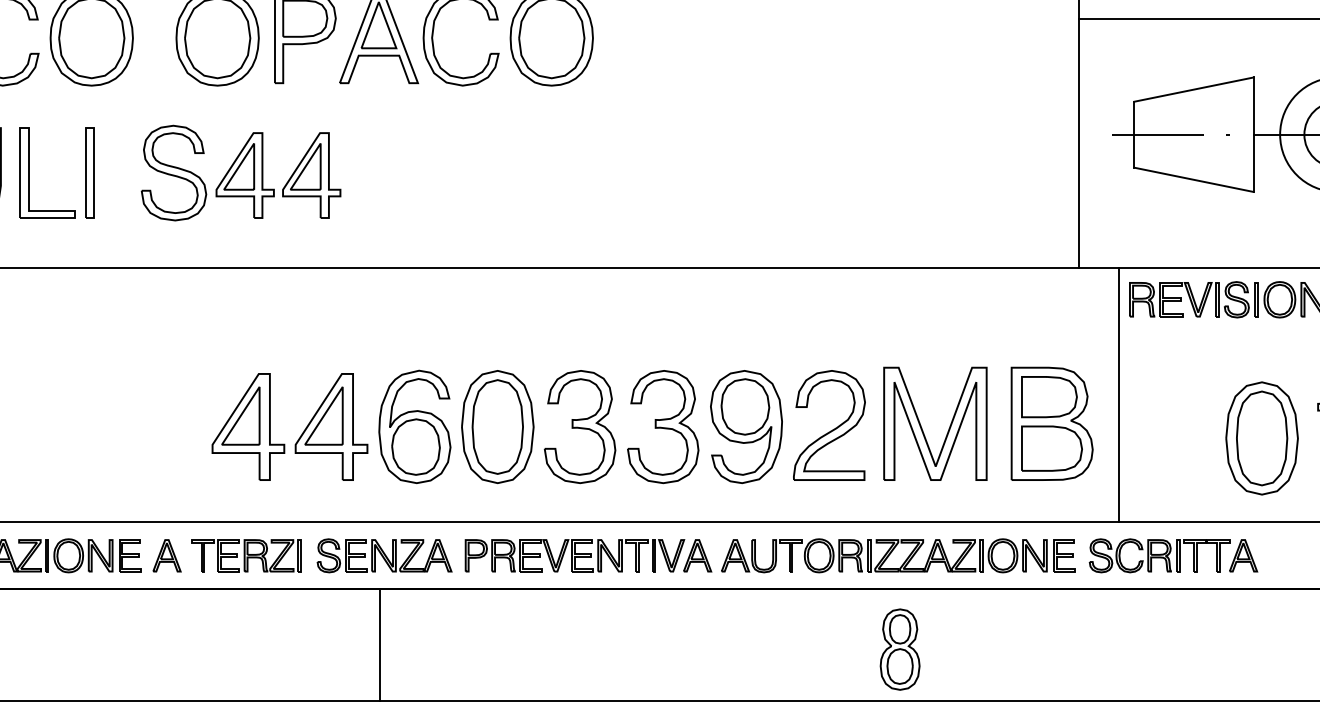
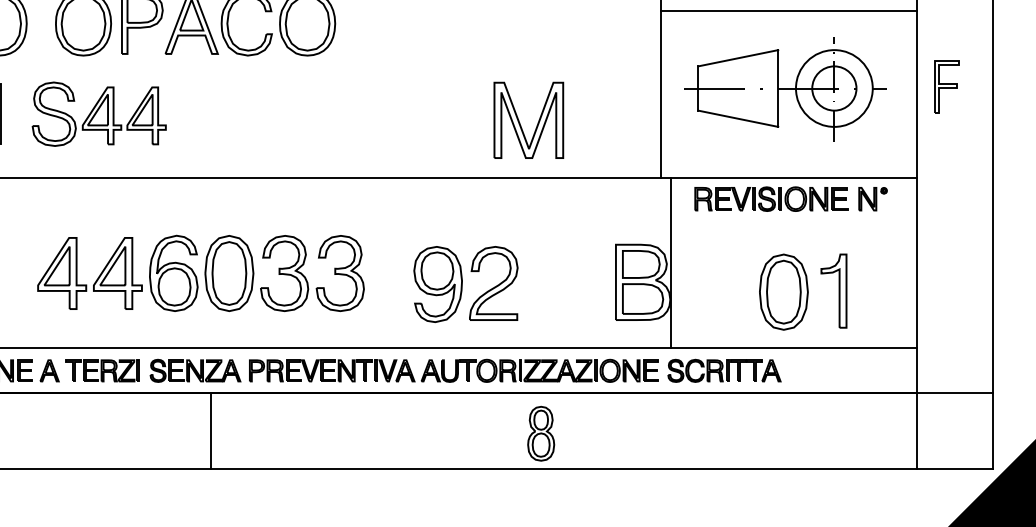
line: (1119, 394) -> (671, 262), moved
part: (454, 425) -> (200, 272), moved
part: (922, 427) -> (520, 122), moved
line: (380, 644) -> (211, 430), moved

